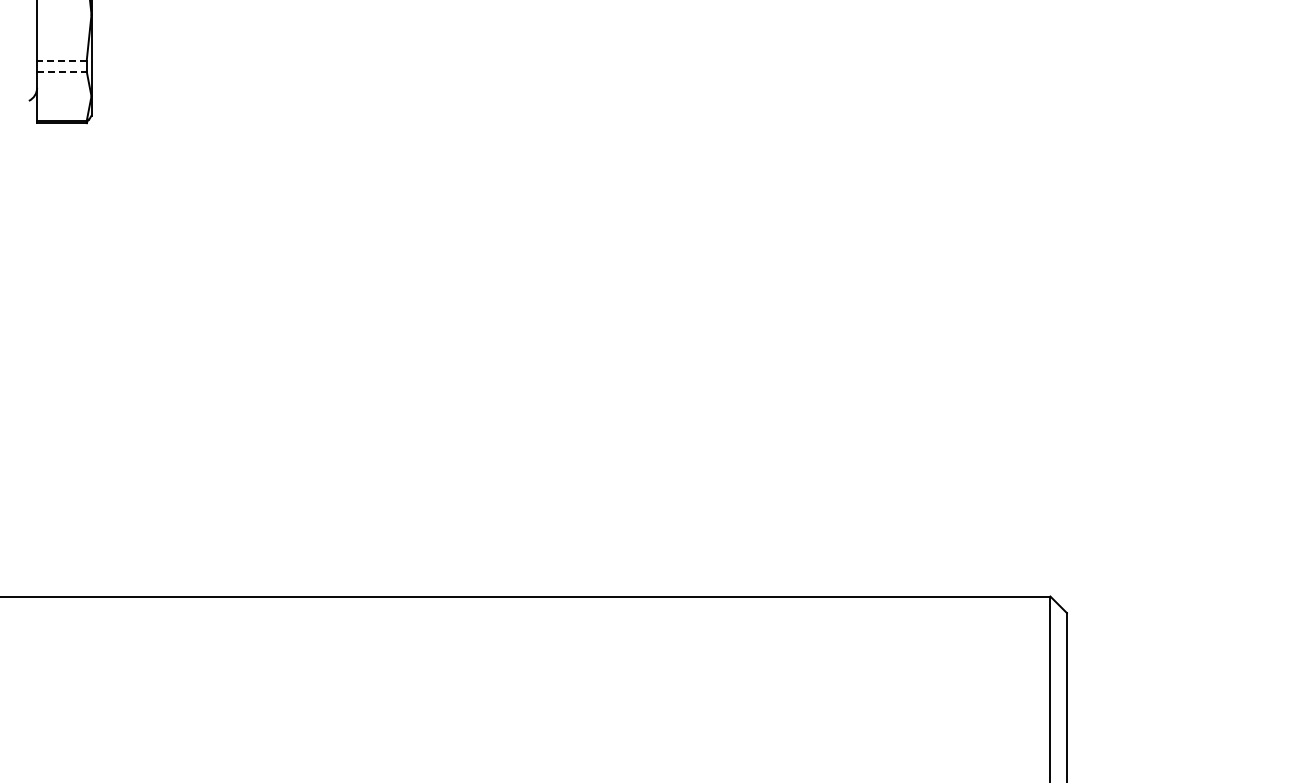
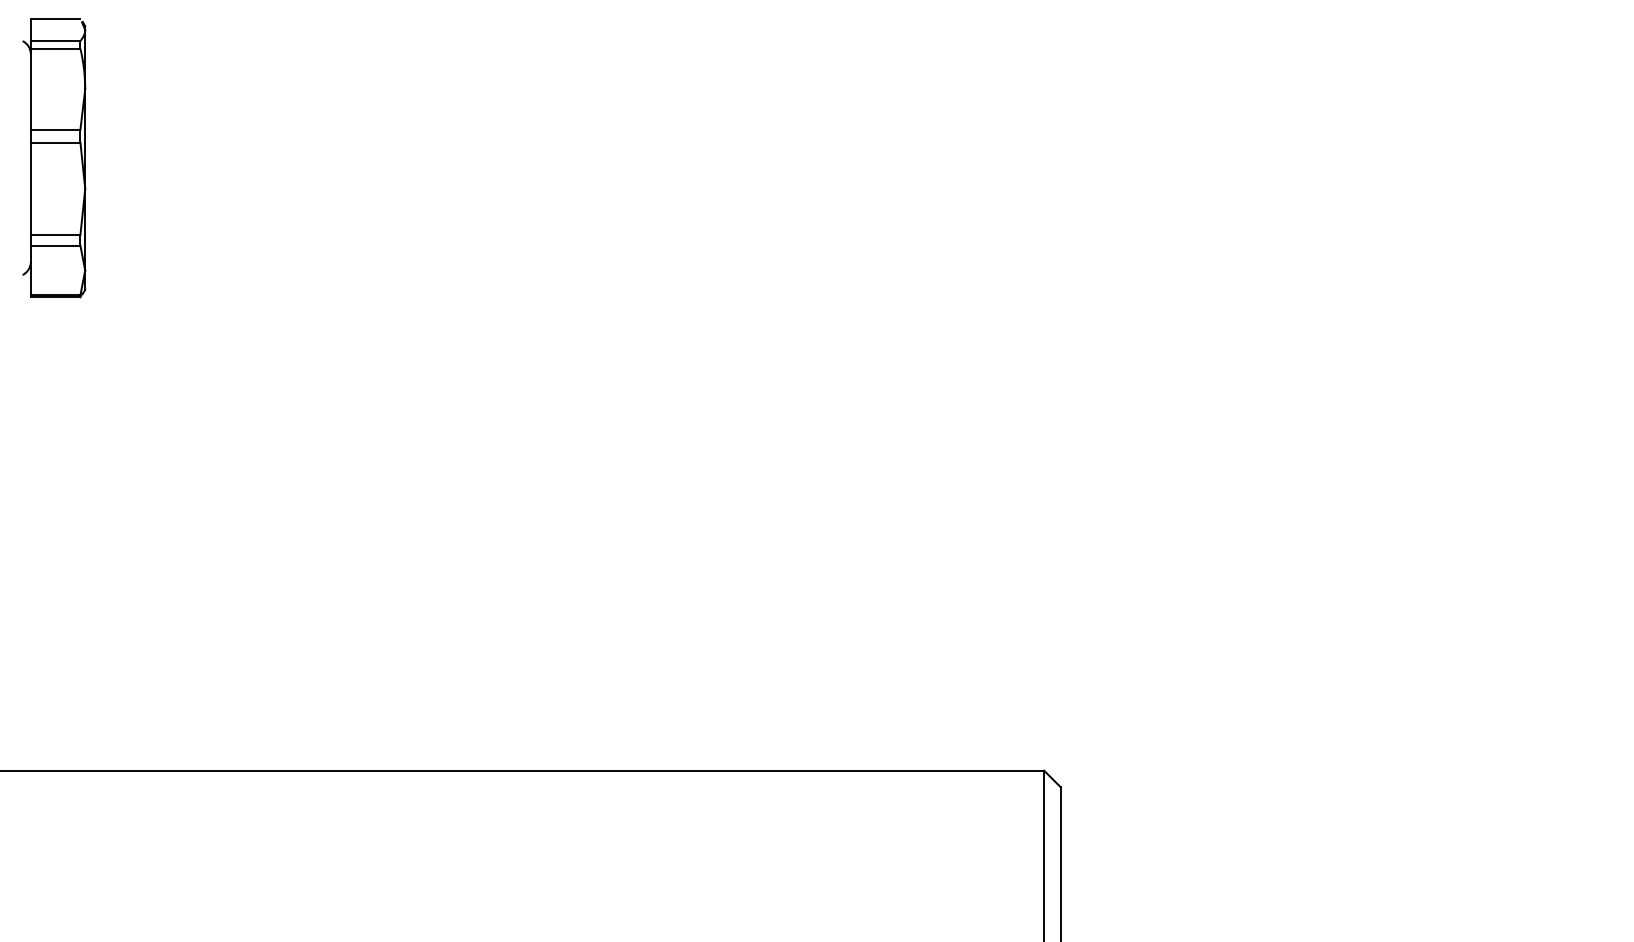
line: (61, 60) -> (55, 234), dashed -> solid
line: (61, 71) -> (55, 245), dashed -> solid

